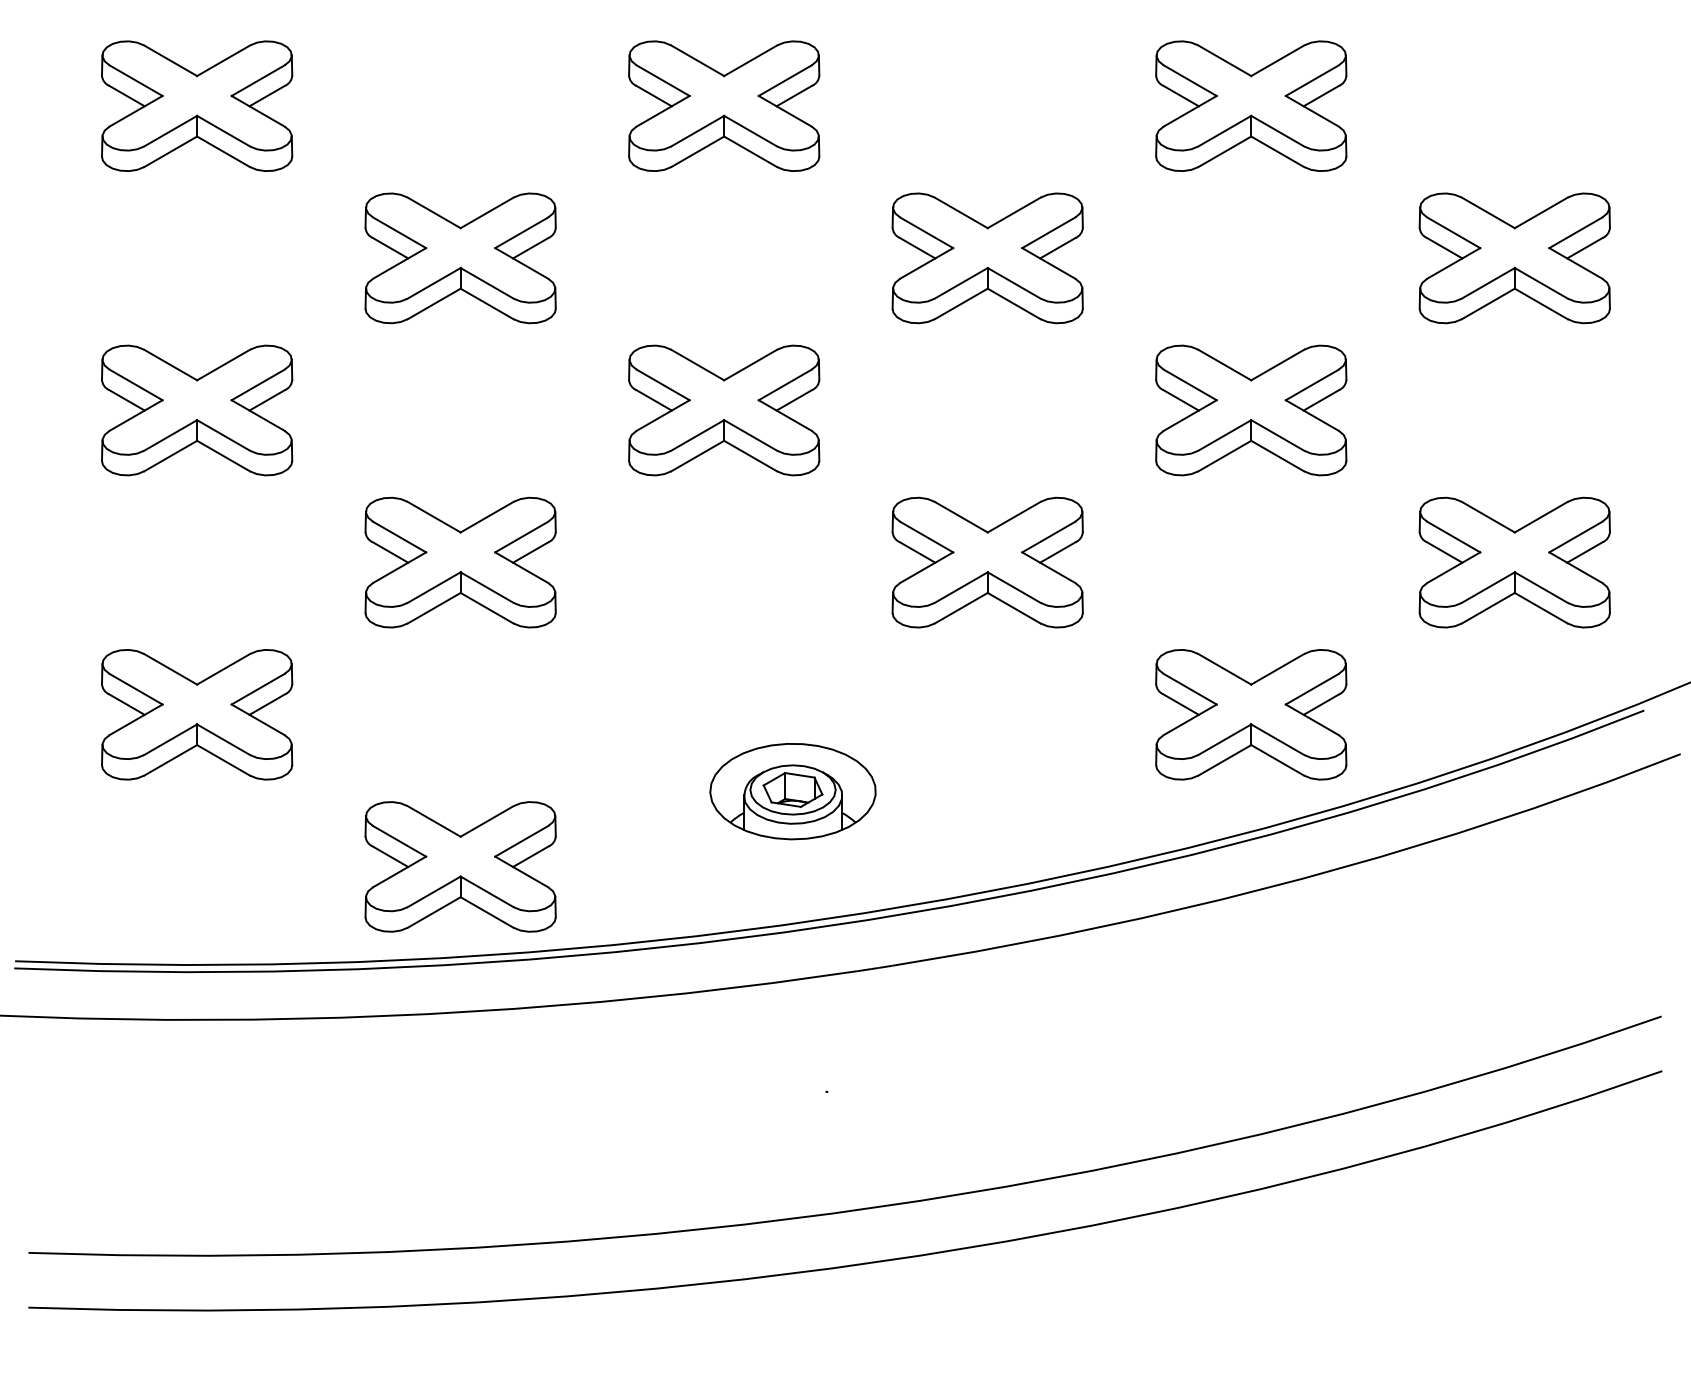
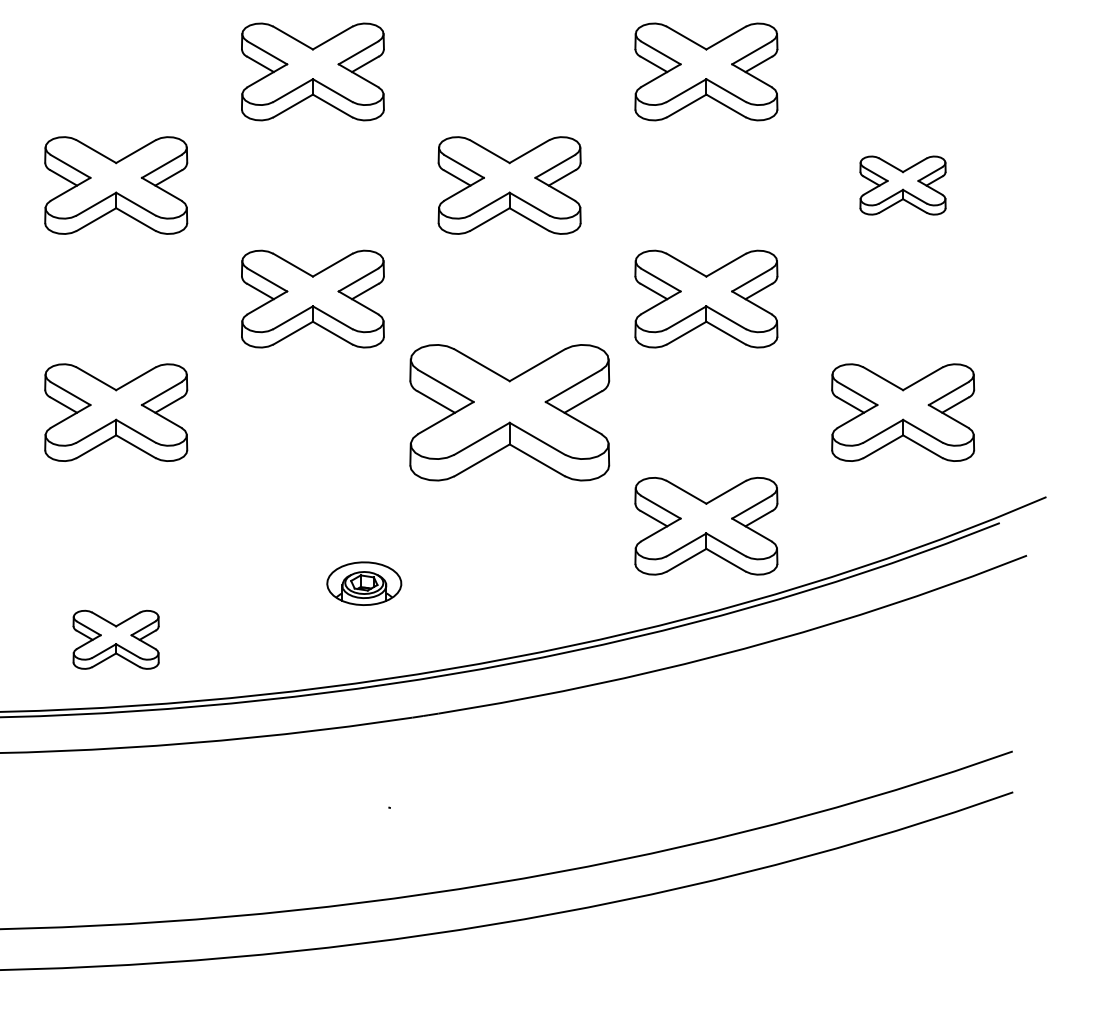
part: (1514, 258) -> (902, 185), size x0.6
part: (987, 562) -> (509, 412), size x1.4
part: (792, 791) -> (363, 583), size x0.6
part: (460, 866) -> (116, 639), size x0.6

